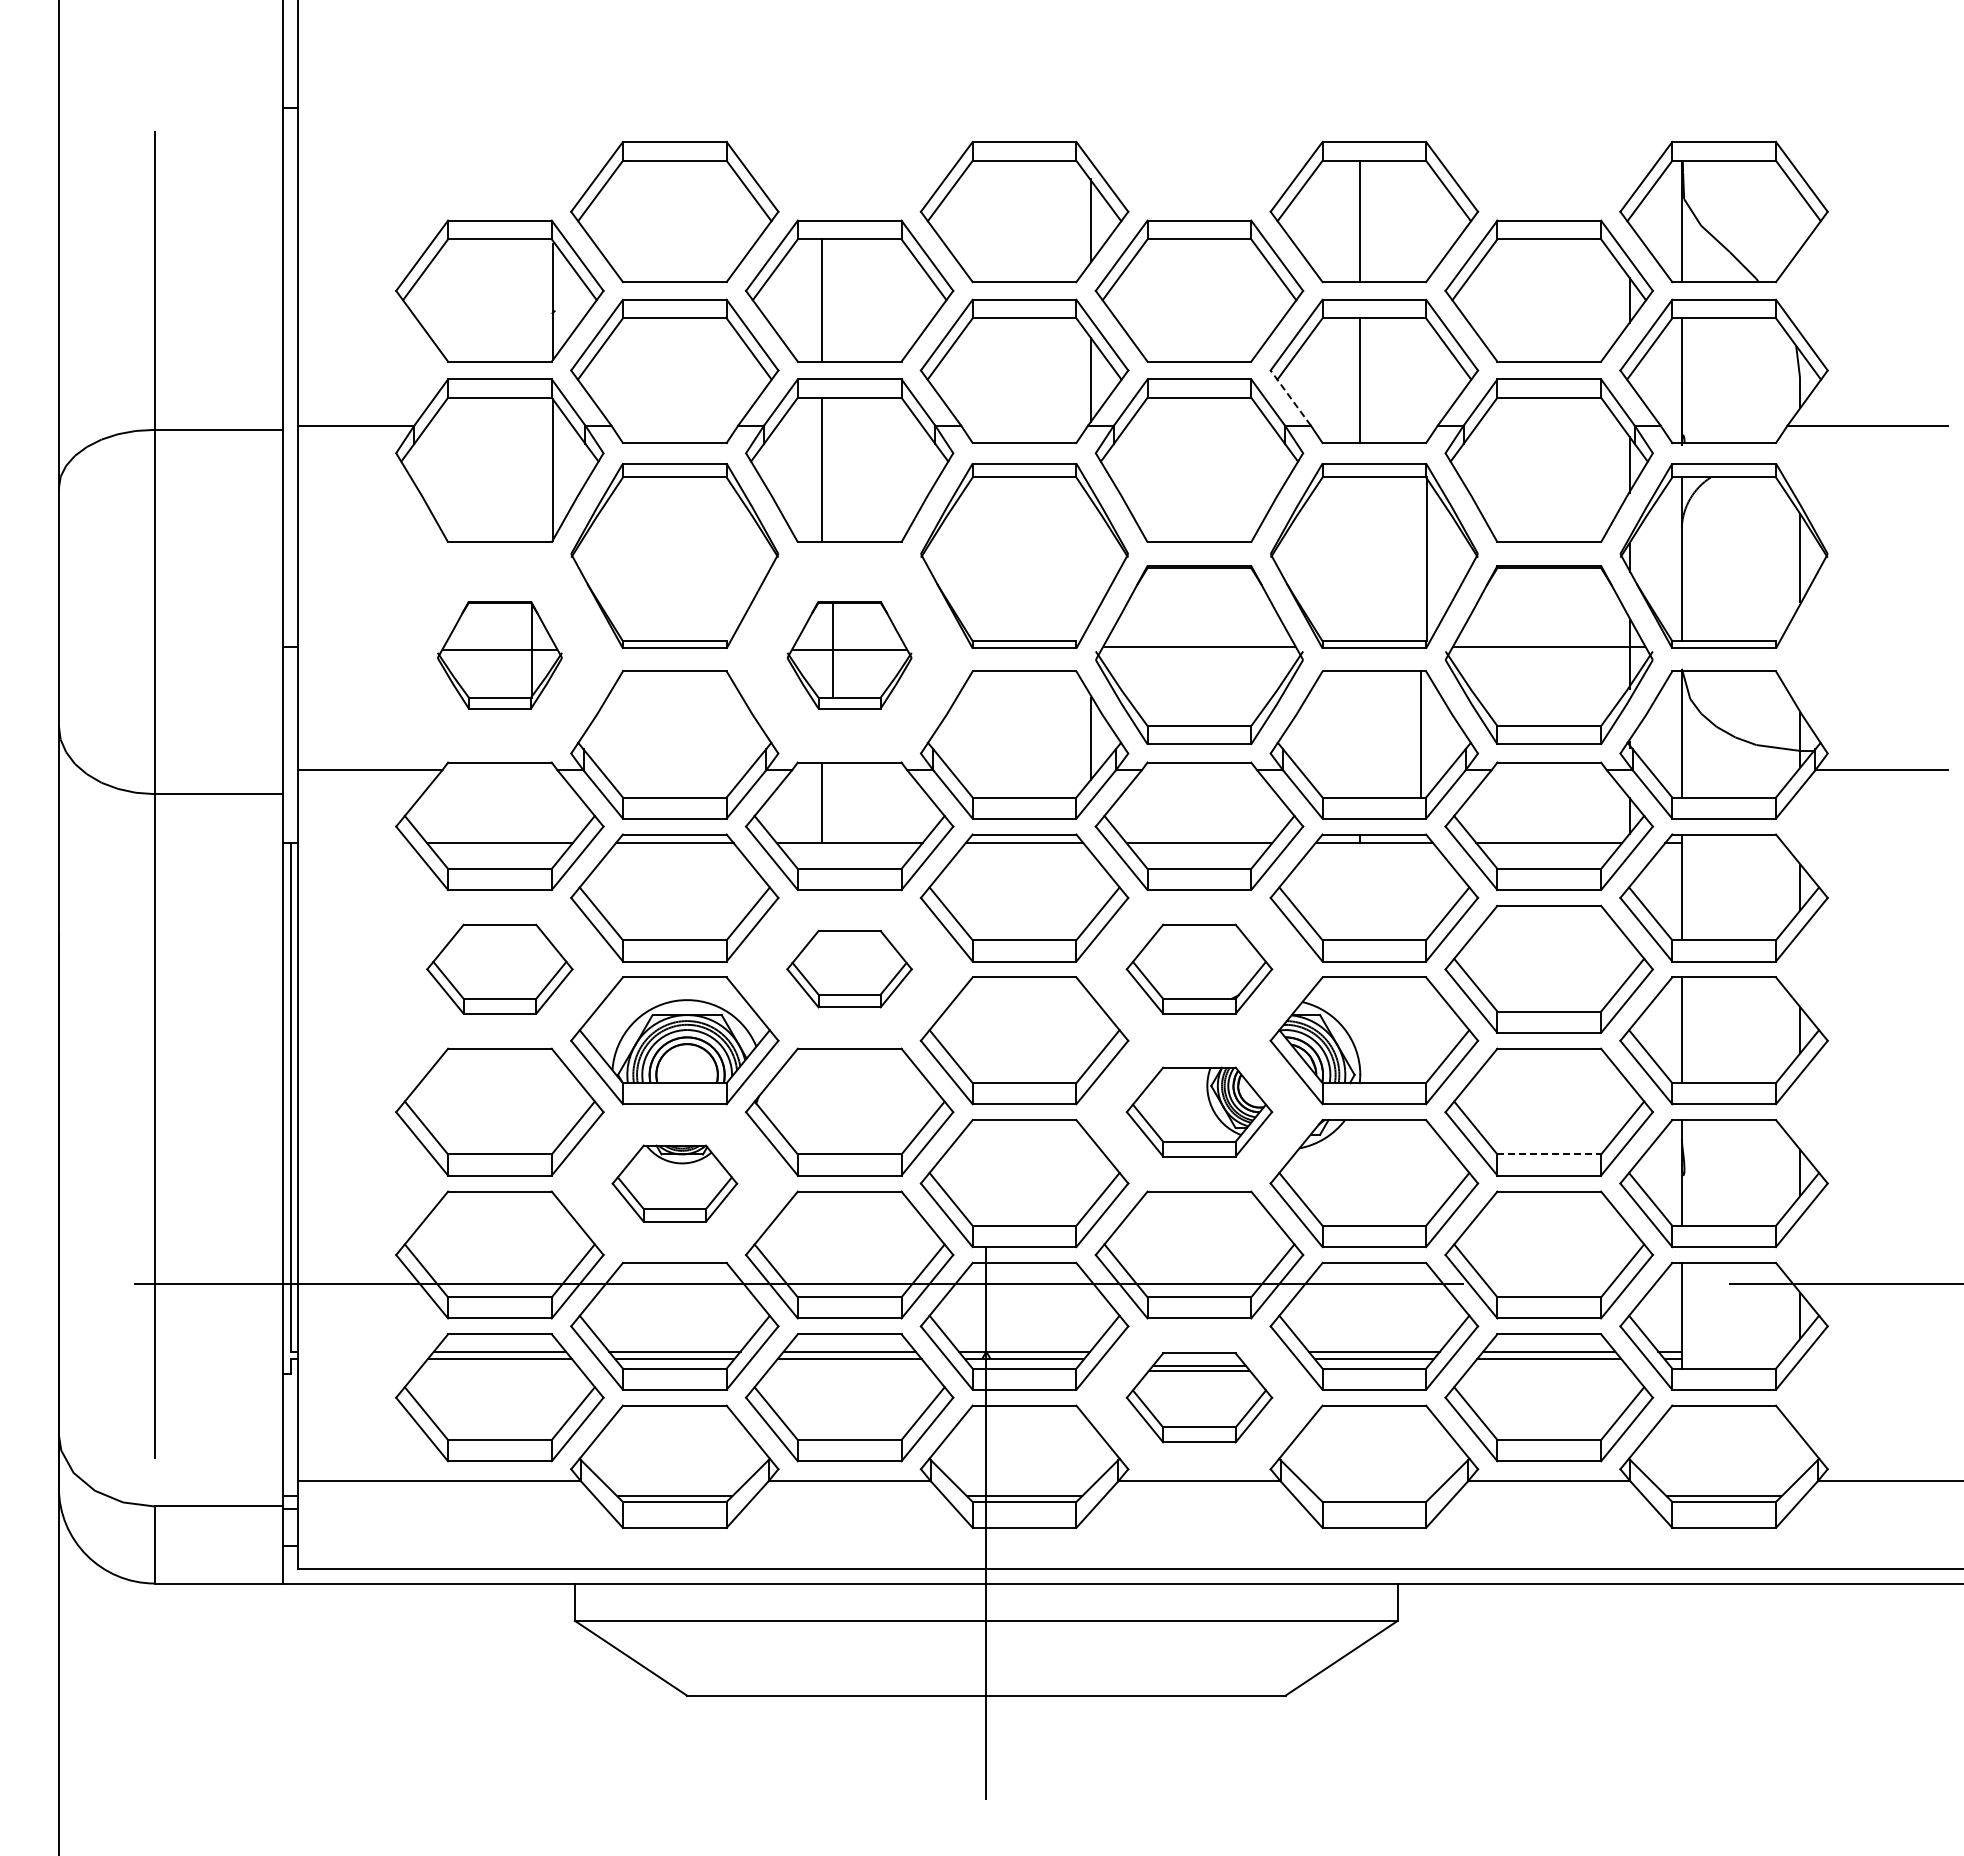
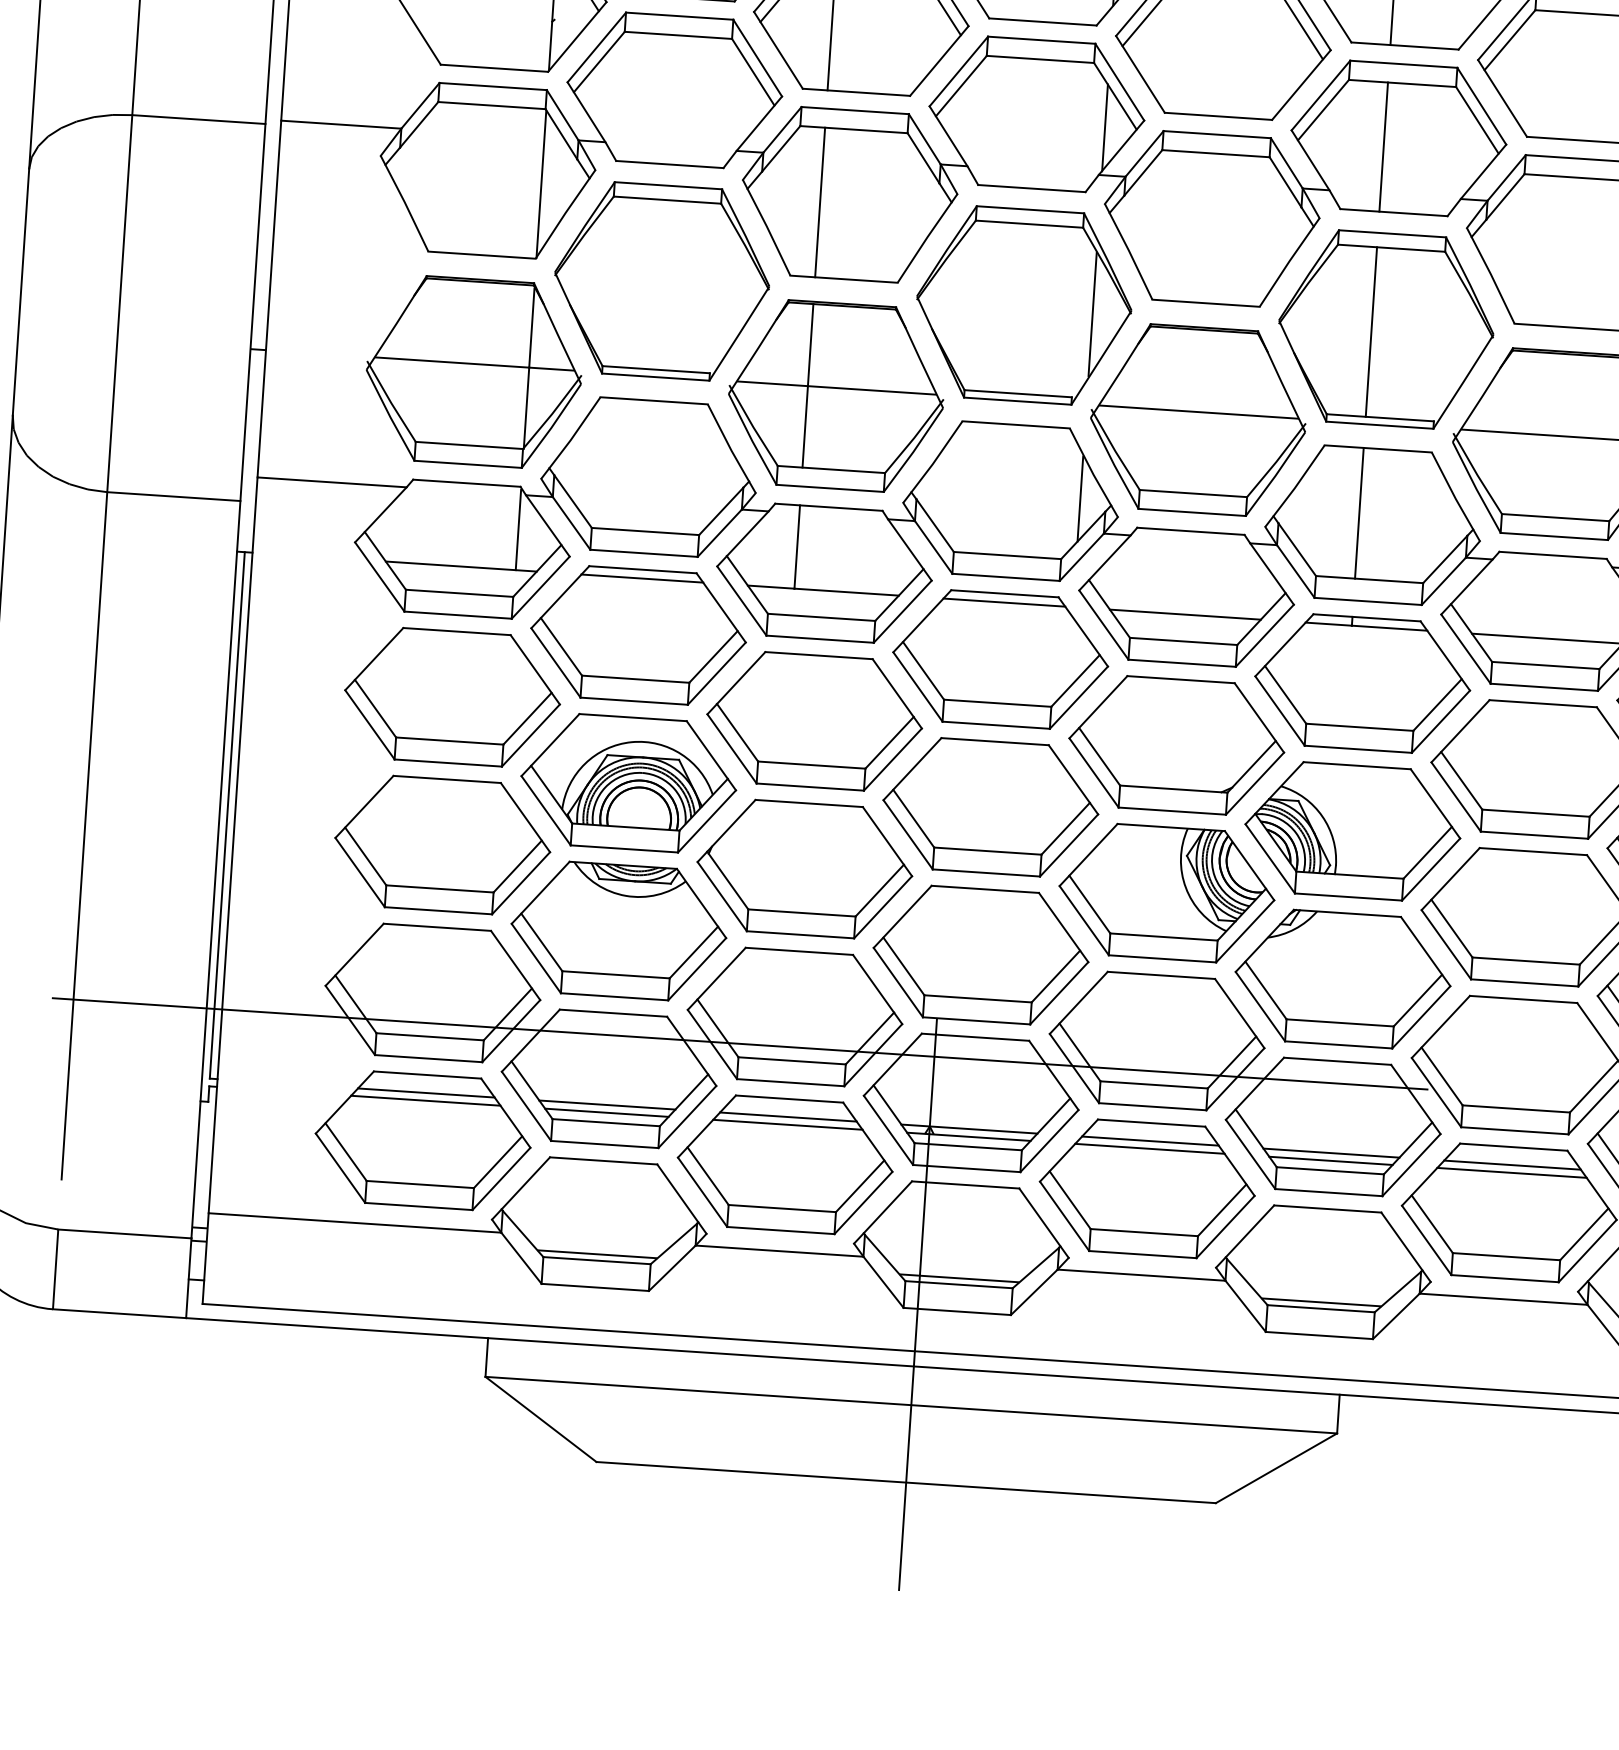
line: (1290, 397) -> (1310, 159), dashed -> solid
line: (1091, 559) -> (1093, 313), added
line: (1427, 559) -> (1371, 332), moved
part: (499, 654) -> (473, 371), size x1.67
part: (849, 654) -> (836, 395), size x1.67
line: (1421, 734) -> (1359, 513), moved
line: (552, 804) -> (518, 530), added
part: (499, 968) -> (452, 696), size x1.43
part: (849, 968) -> (814, 720), size x1.67
part: (1199, 968) -> (1176, 744), size x1.43
part: (1199, 1111) -> (1167, 892), size x1.43
line: (1549, 1154) -> (1526, 961), dashed -> solid
part: (674, 1183) -> (618, 930), size x1.67
part: (1199, 1397) -> (1147, 1188), size x1.43
line: (1374, 1495) -> (1321, 1302), added

